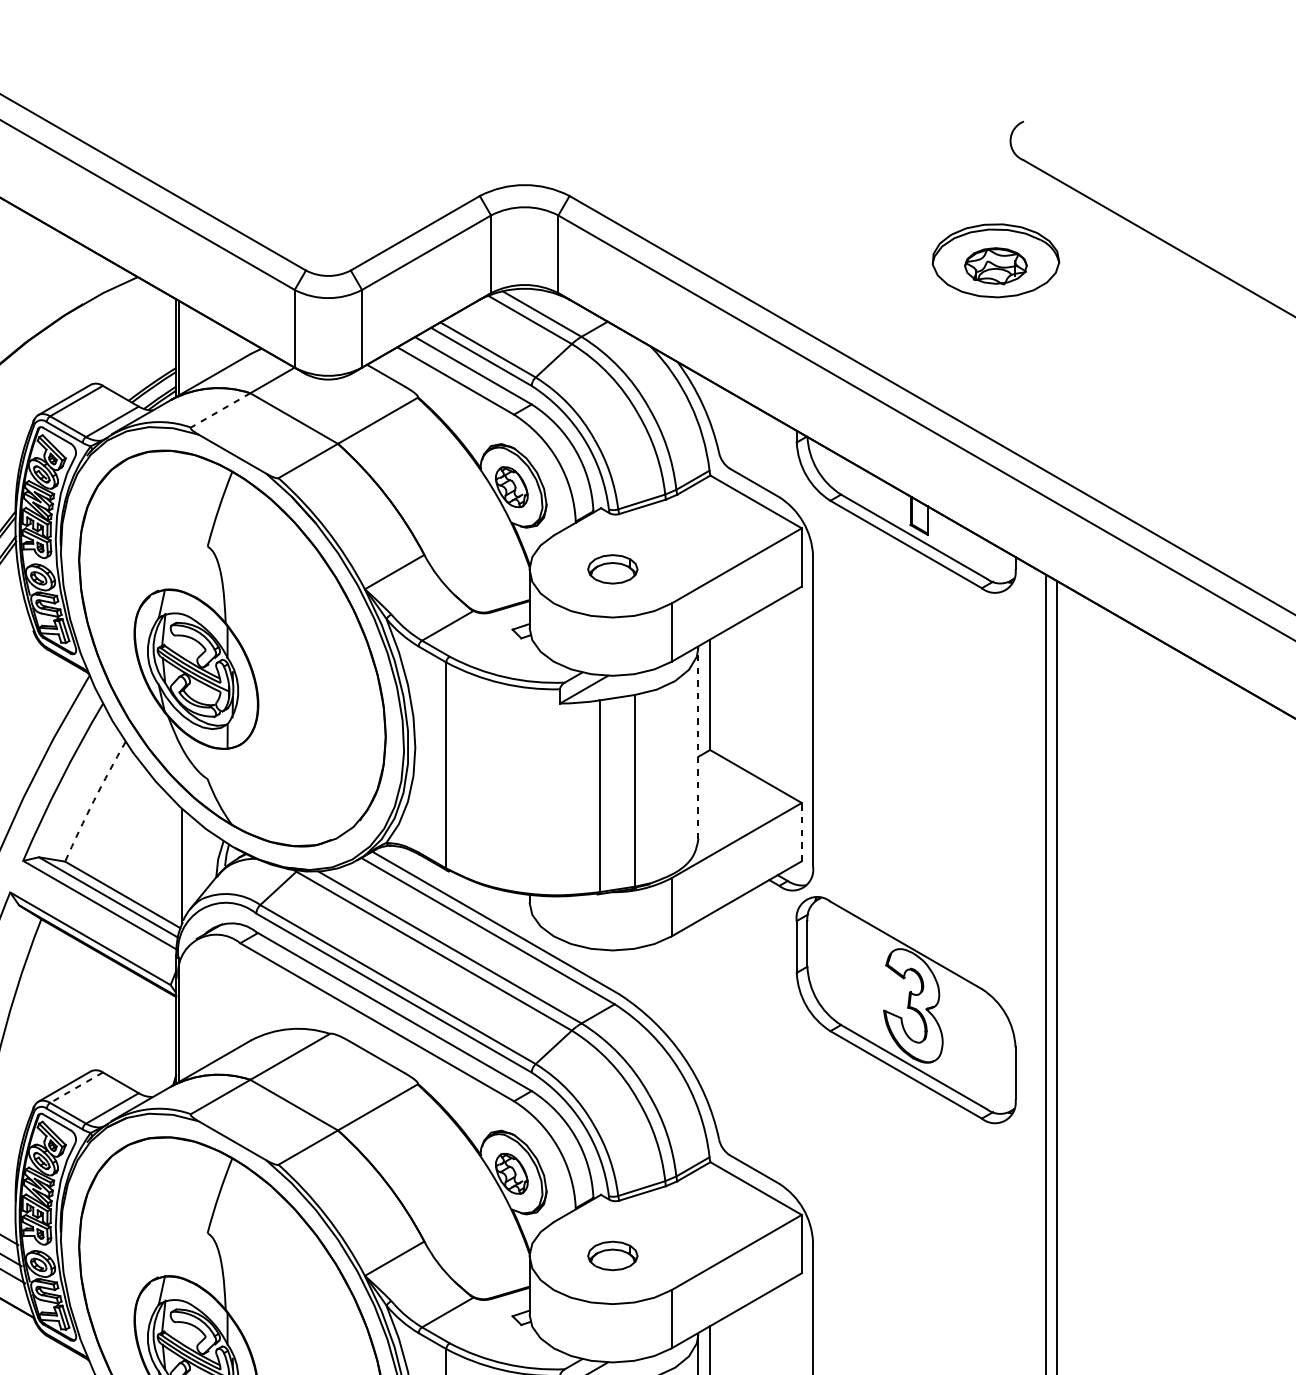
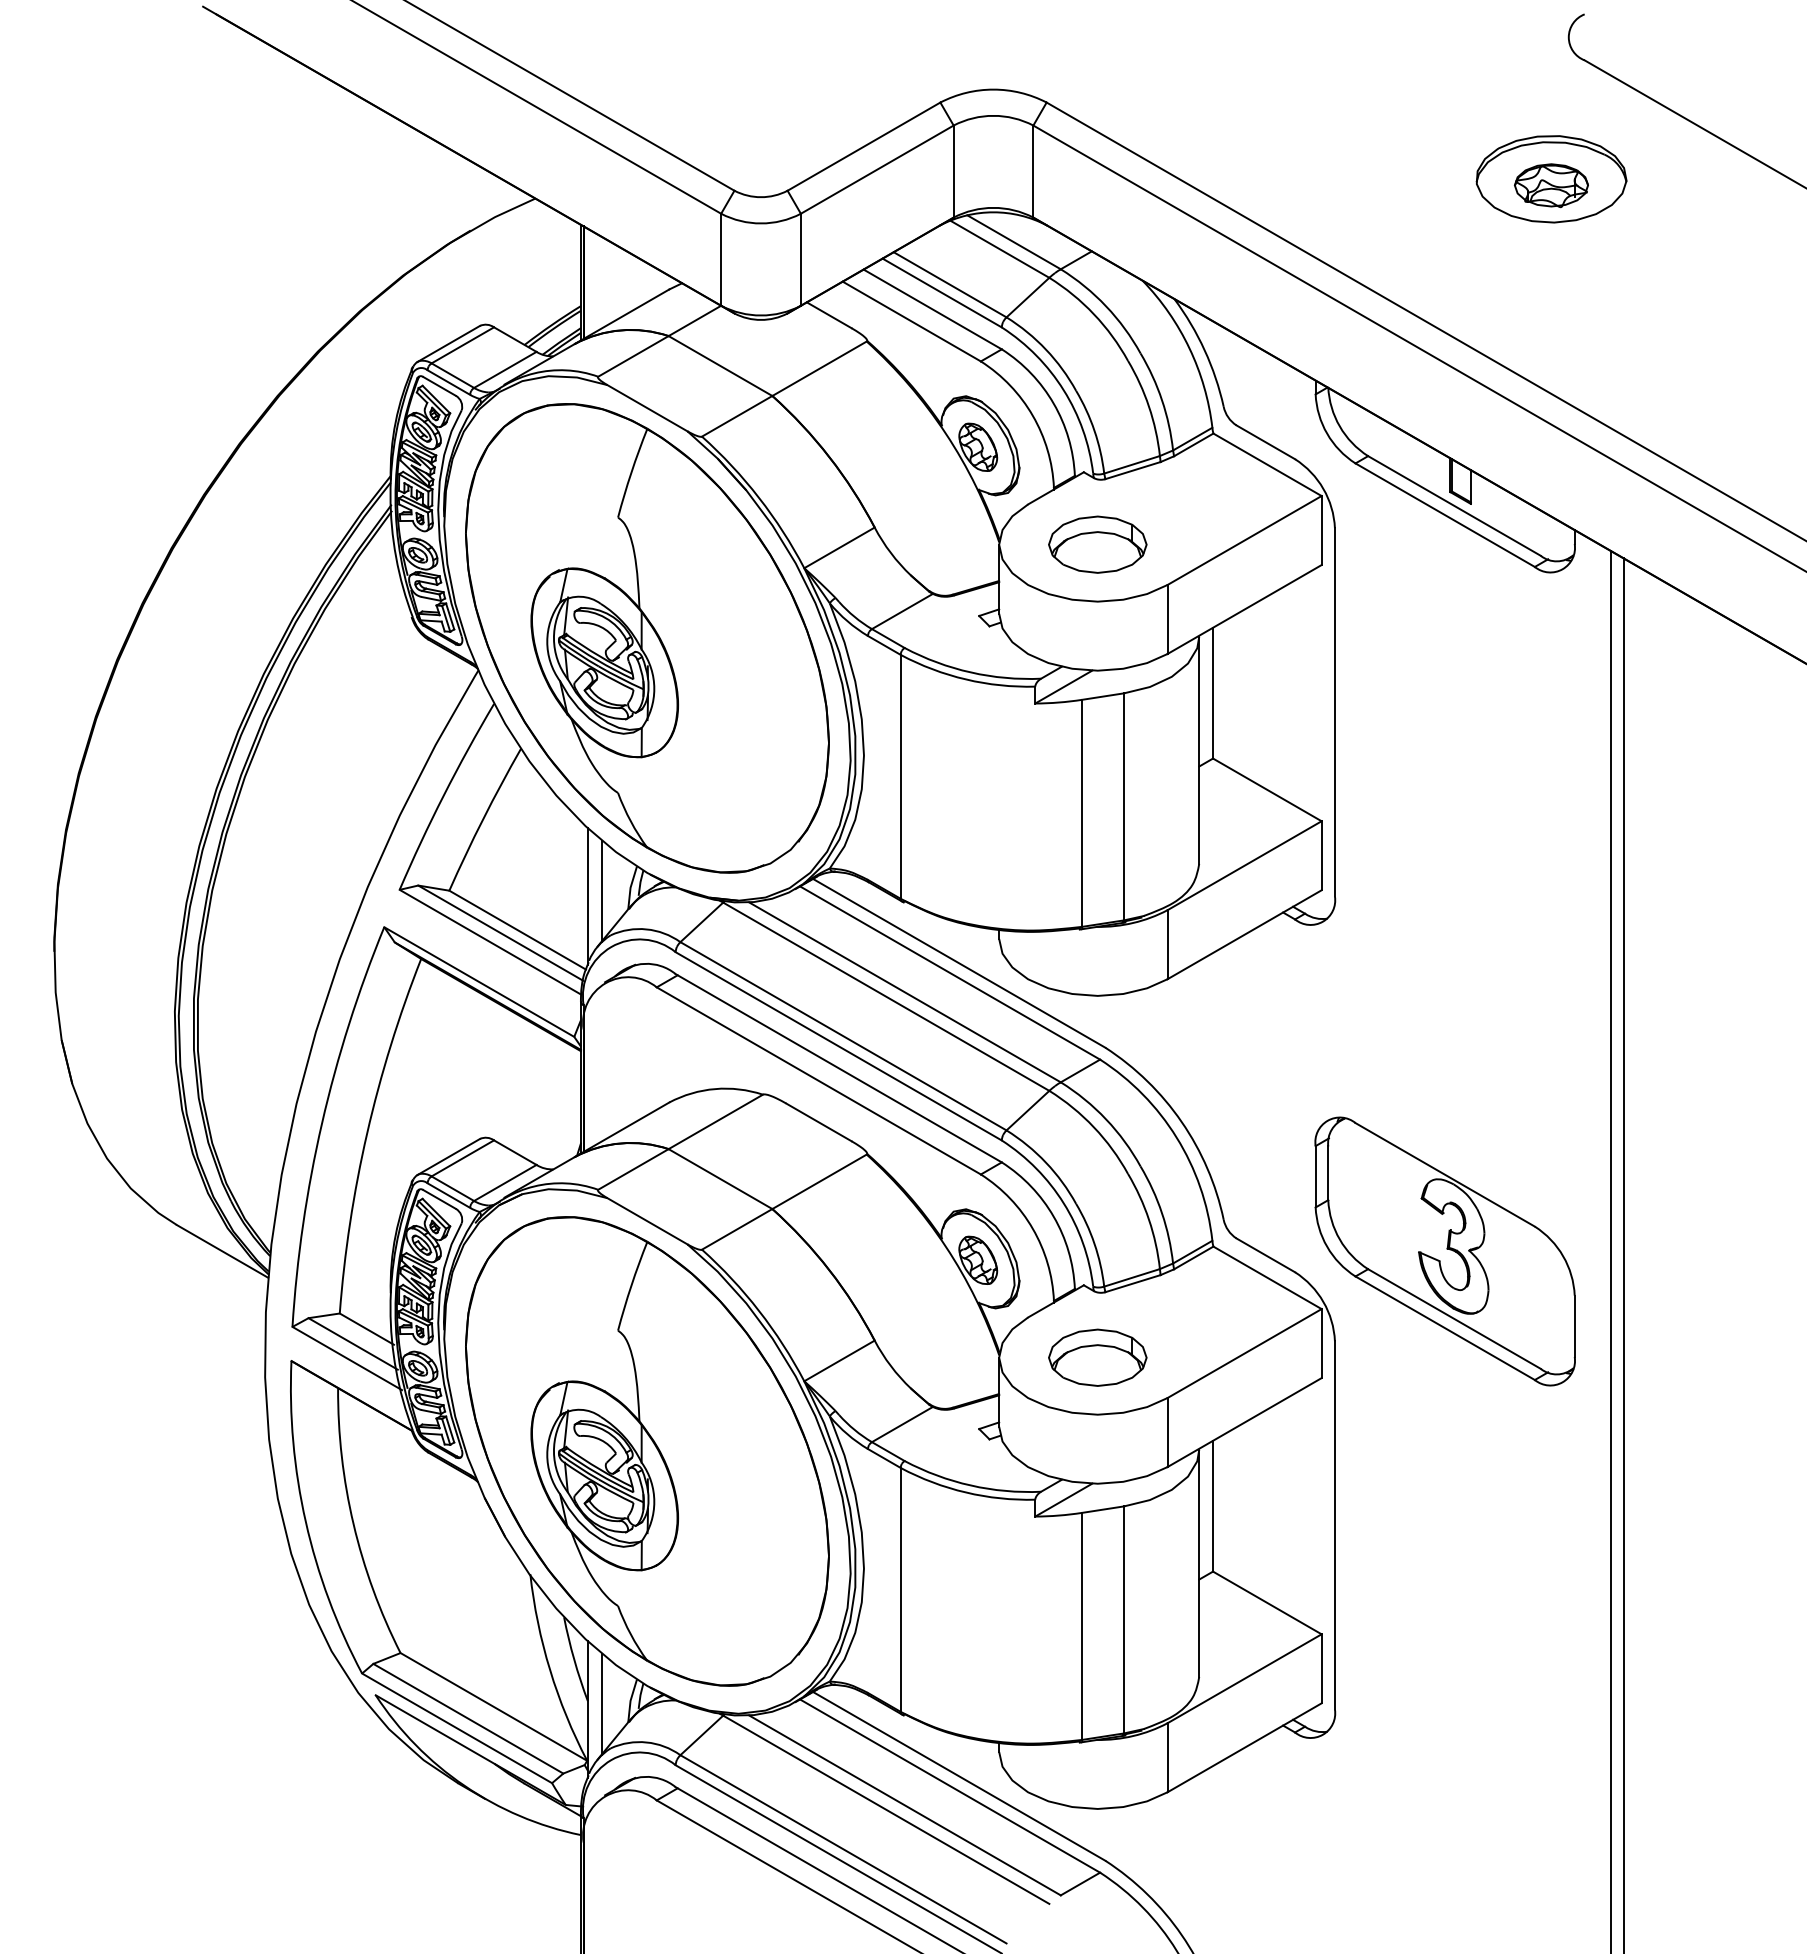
line: (220, 410) -> (633, 356), dashed -> solid
part: (612, 569) -> (1097, 544), size x1.67
line: (698, 743) -> (1199, 750), dashed -> solid
arc: (94, 800) -> (483, 818), dashed -> solid
line: (801, 831) -> (1321, 855), dashed -> solid
line: (193, 861) -> (601, 890), added
part: (905, 1010) -> (1444, 1251), moved
line: (76, 1087) -> (462, 1158), dashed -> solid
part: (612, 1255) -> (1097, 1357), size x1.67

